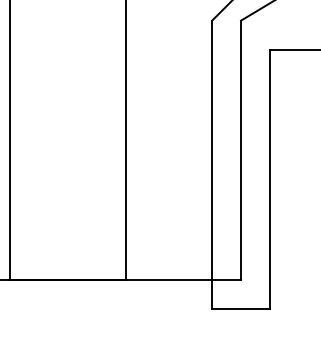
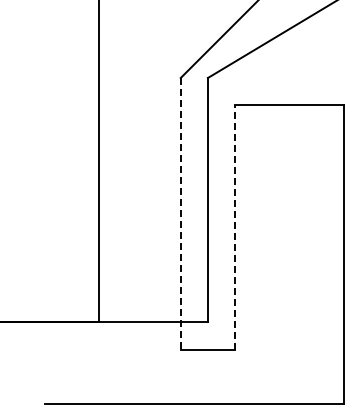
line: (211, 164) -> (180, 213), solid -> dashed
line: (270, 178) -> (235, 226), solid -> dashed

